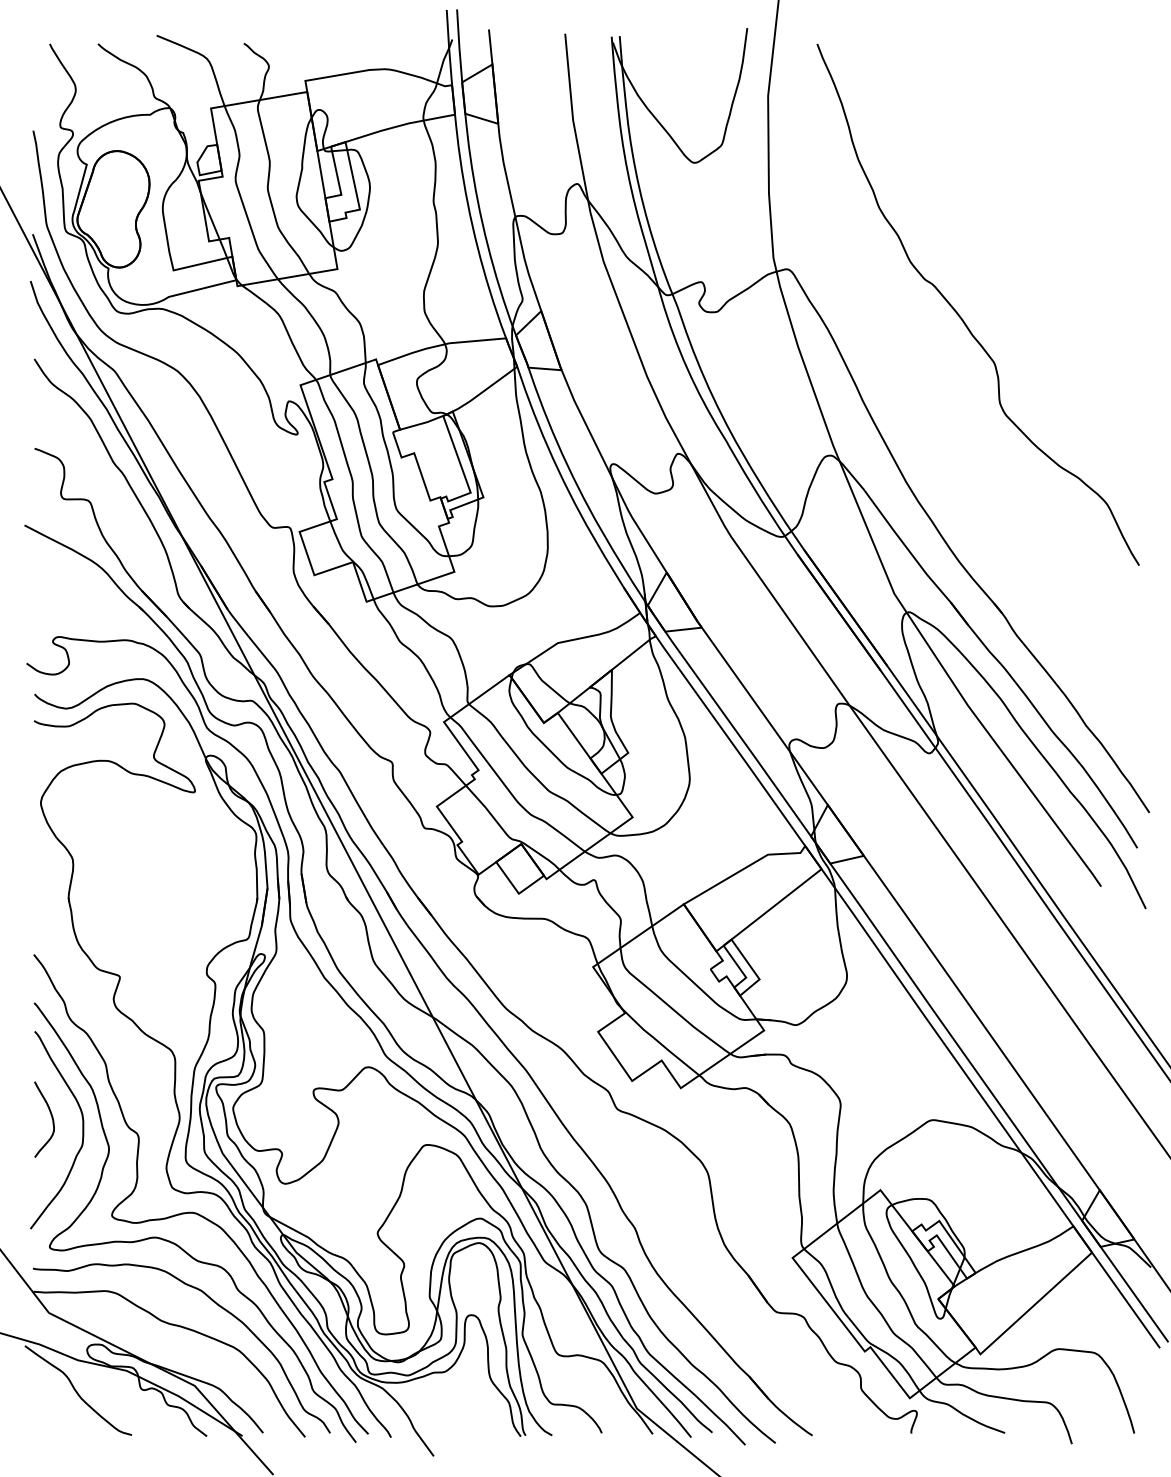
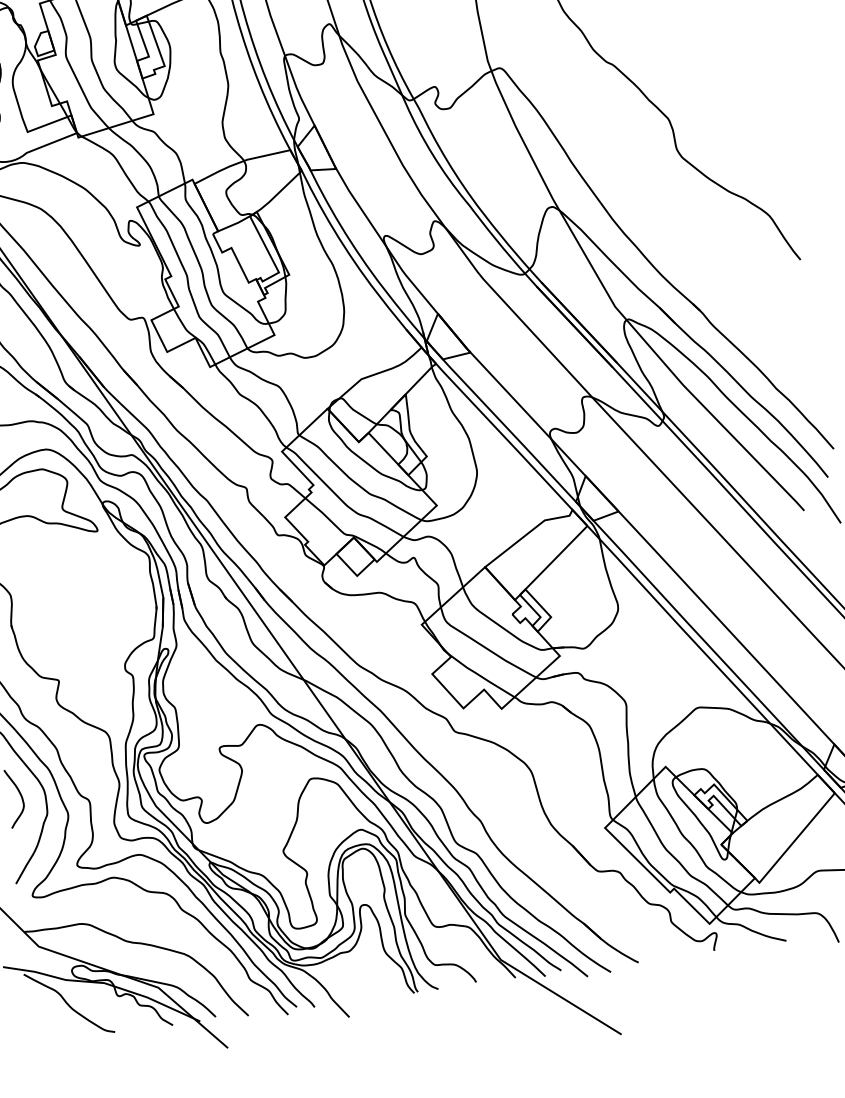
curve: (218, 1306) -> (168, 924), removed

